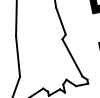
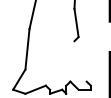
line: (72, 58) -> (80, 61), removed

